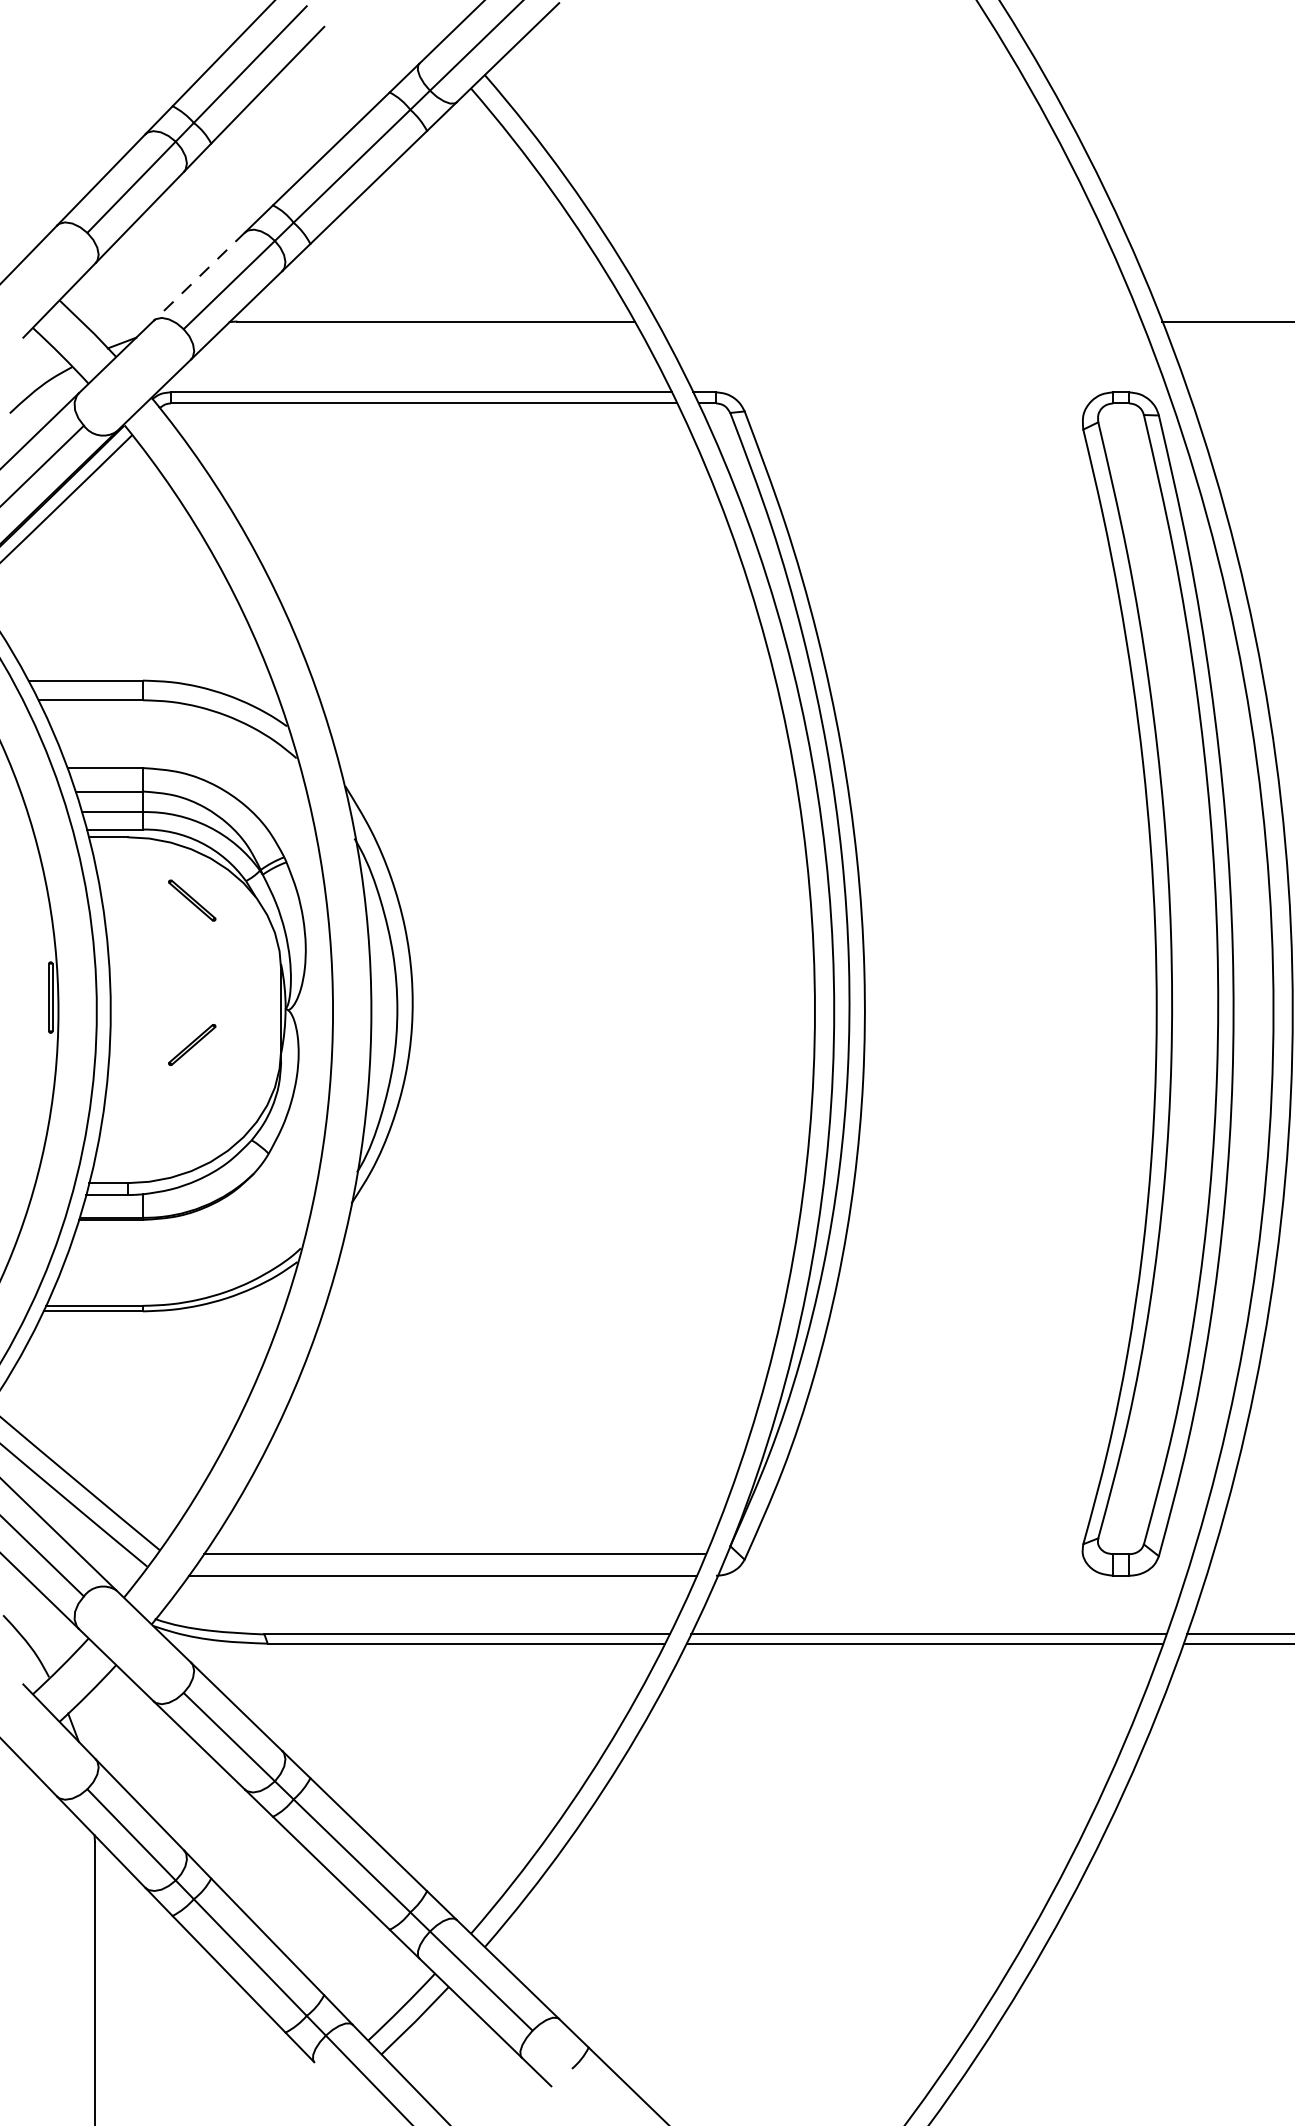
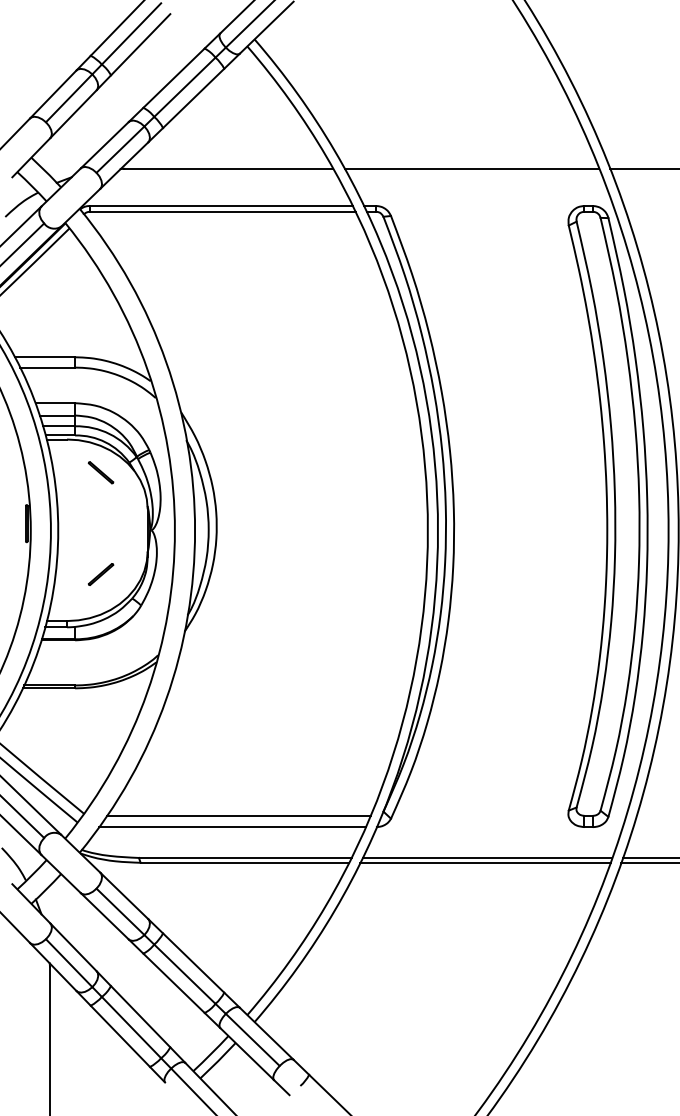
line: (198, 277) -> (104, 145), dashed -> solid
line: (898, 320) -> (471, 168), added
line: (193, 1044) -> (101, 574), moved

